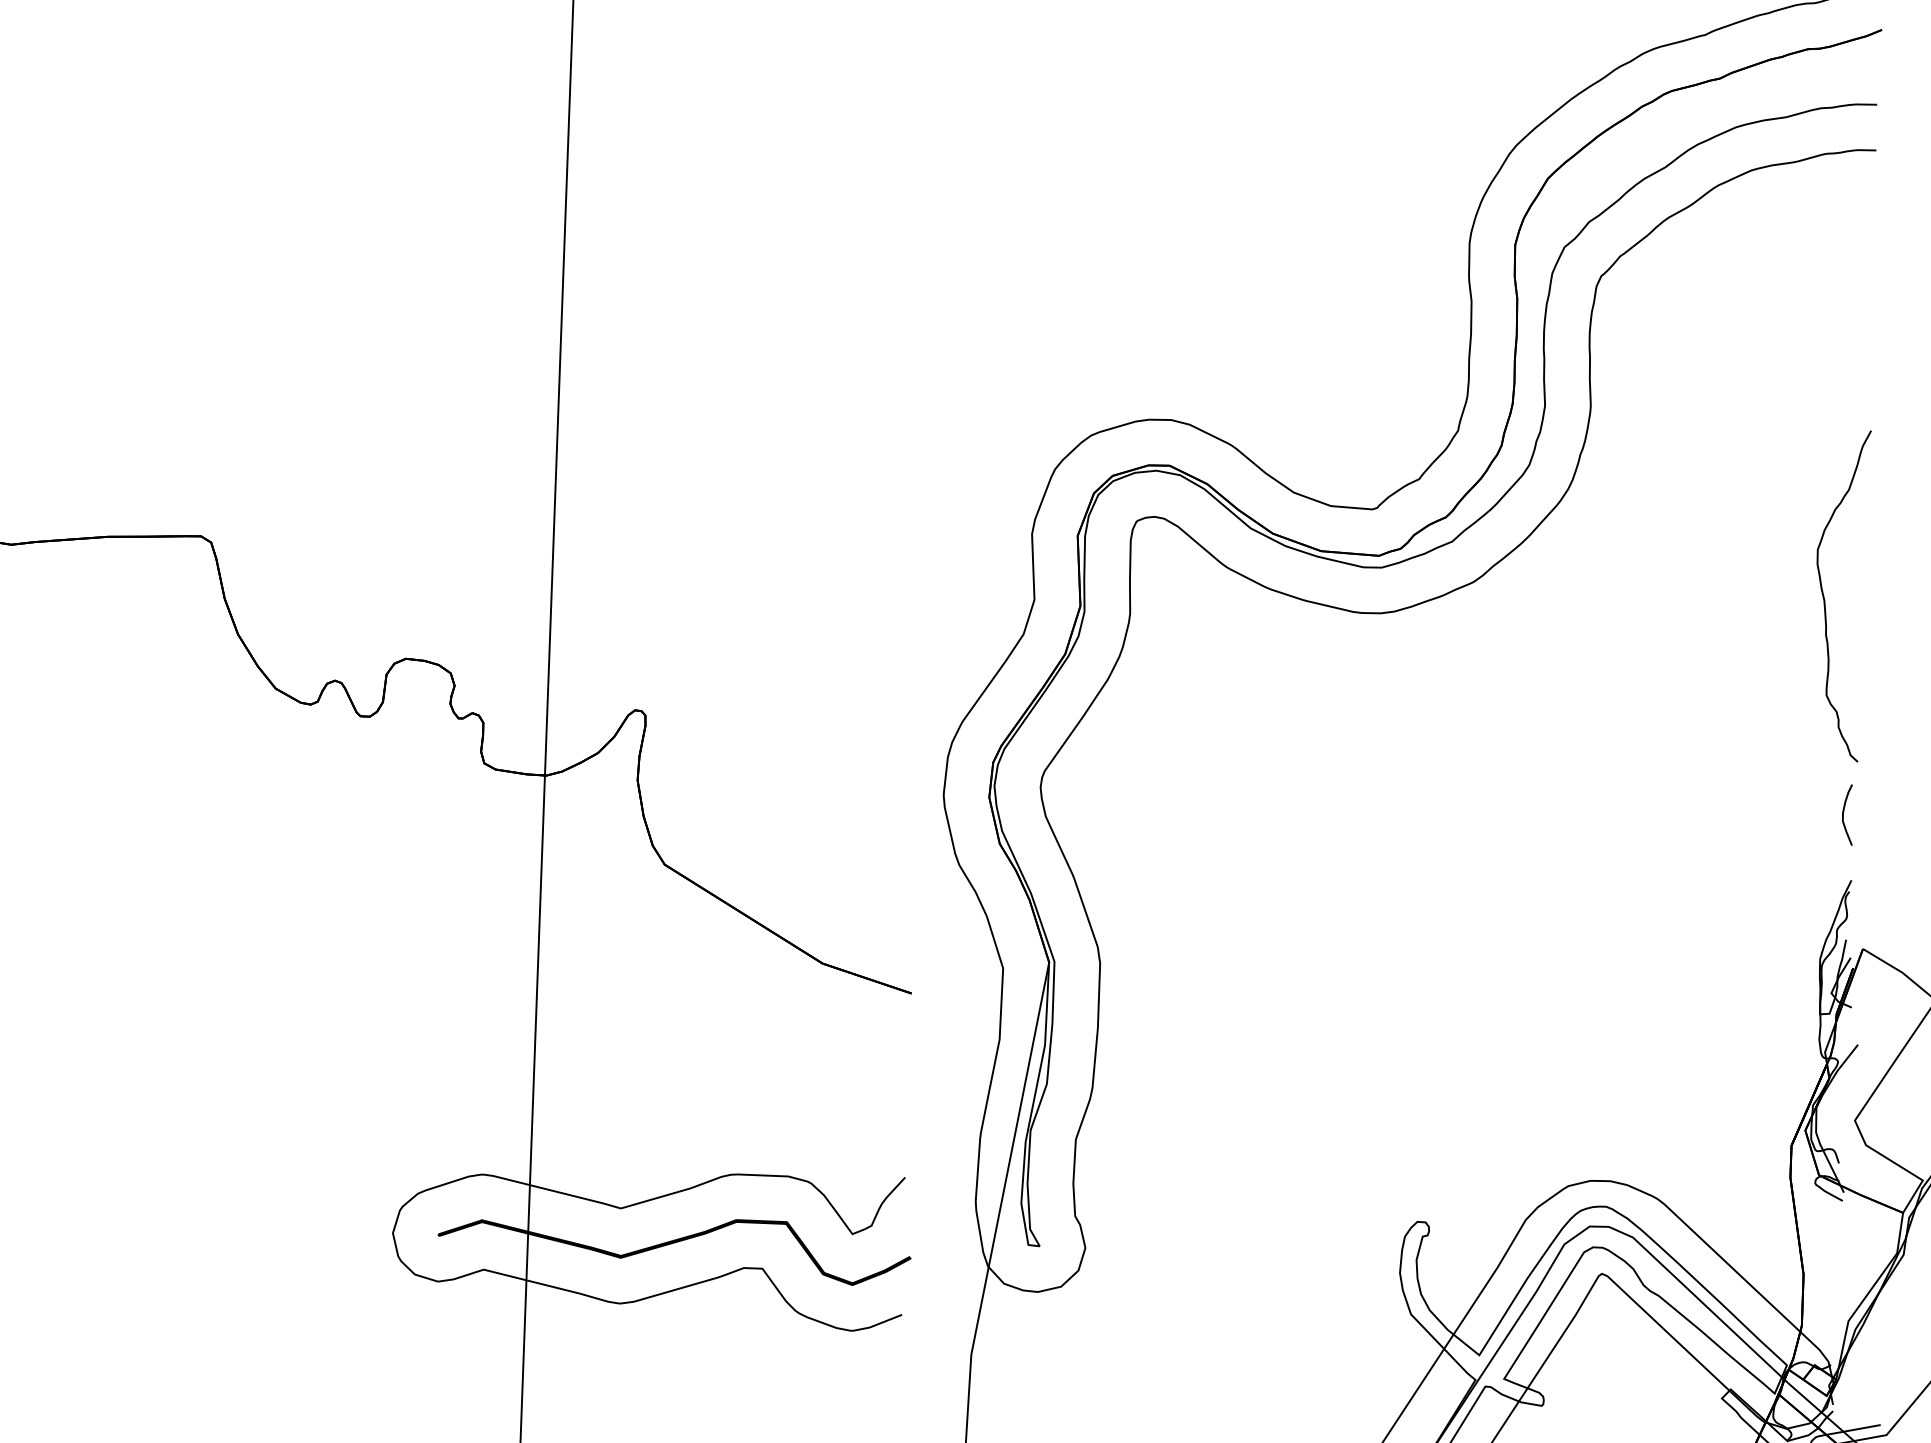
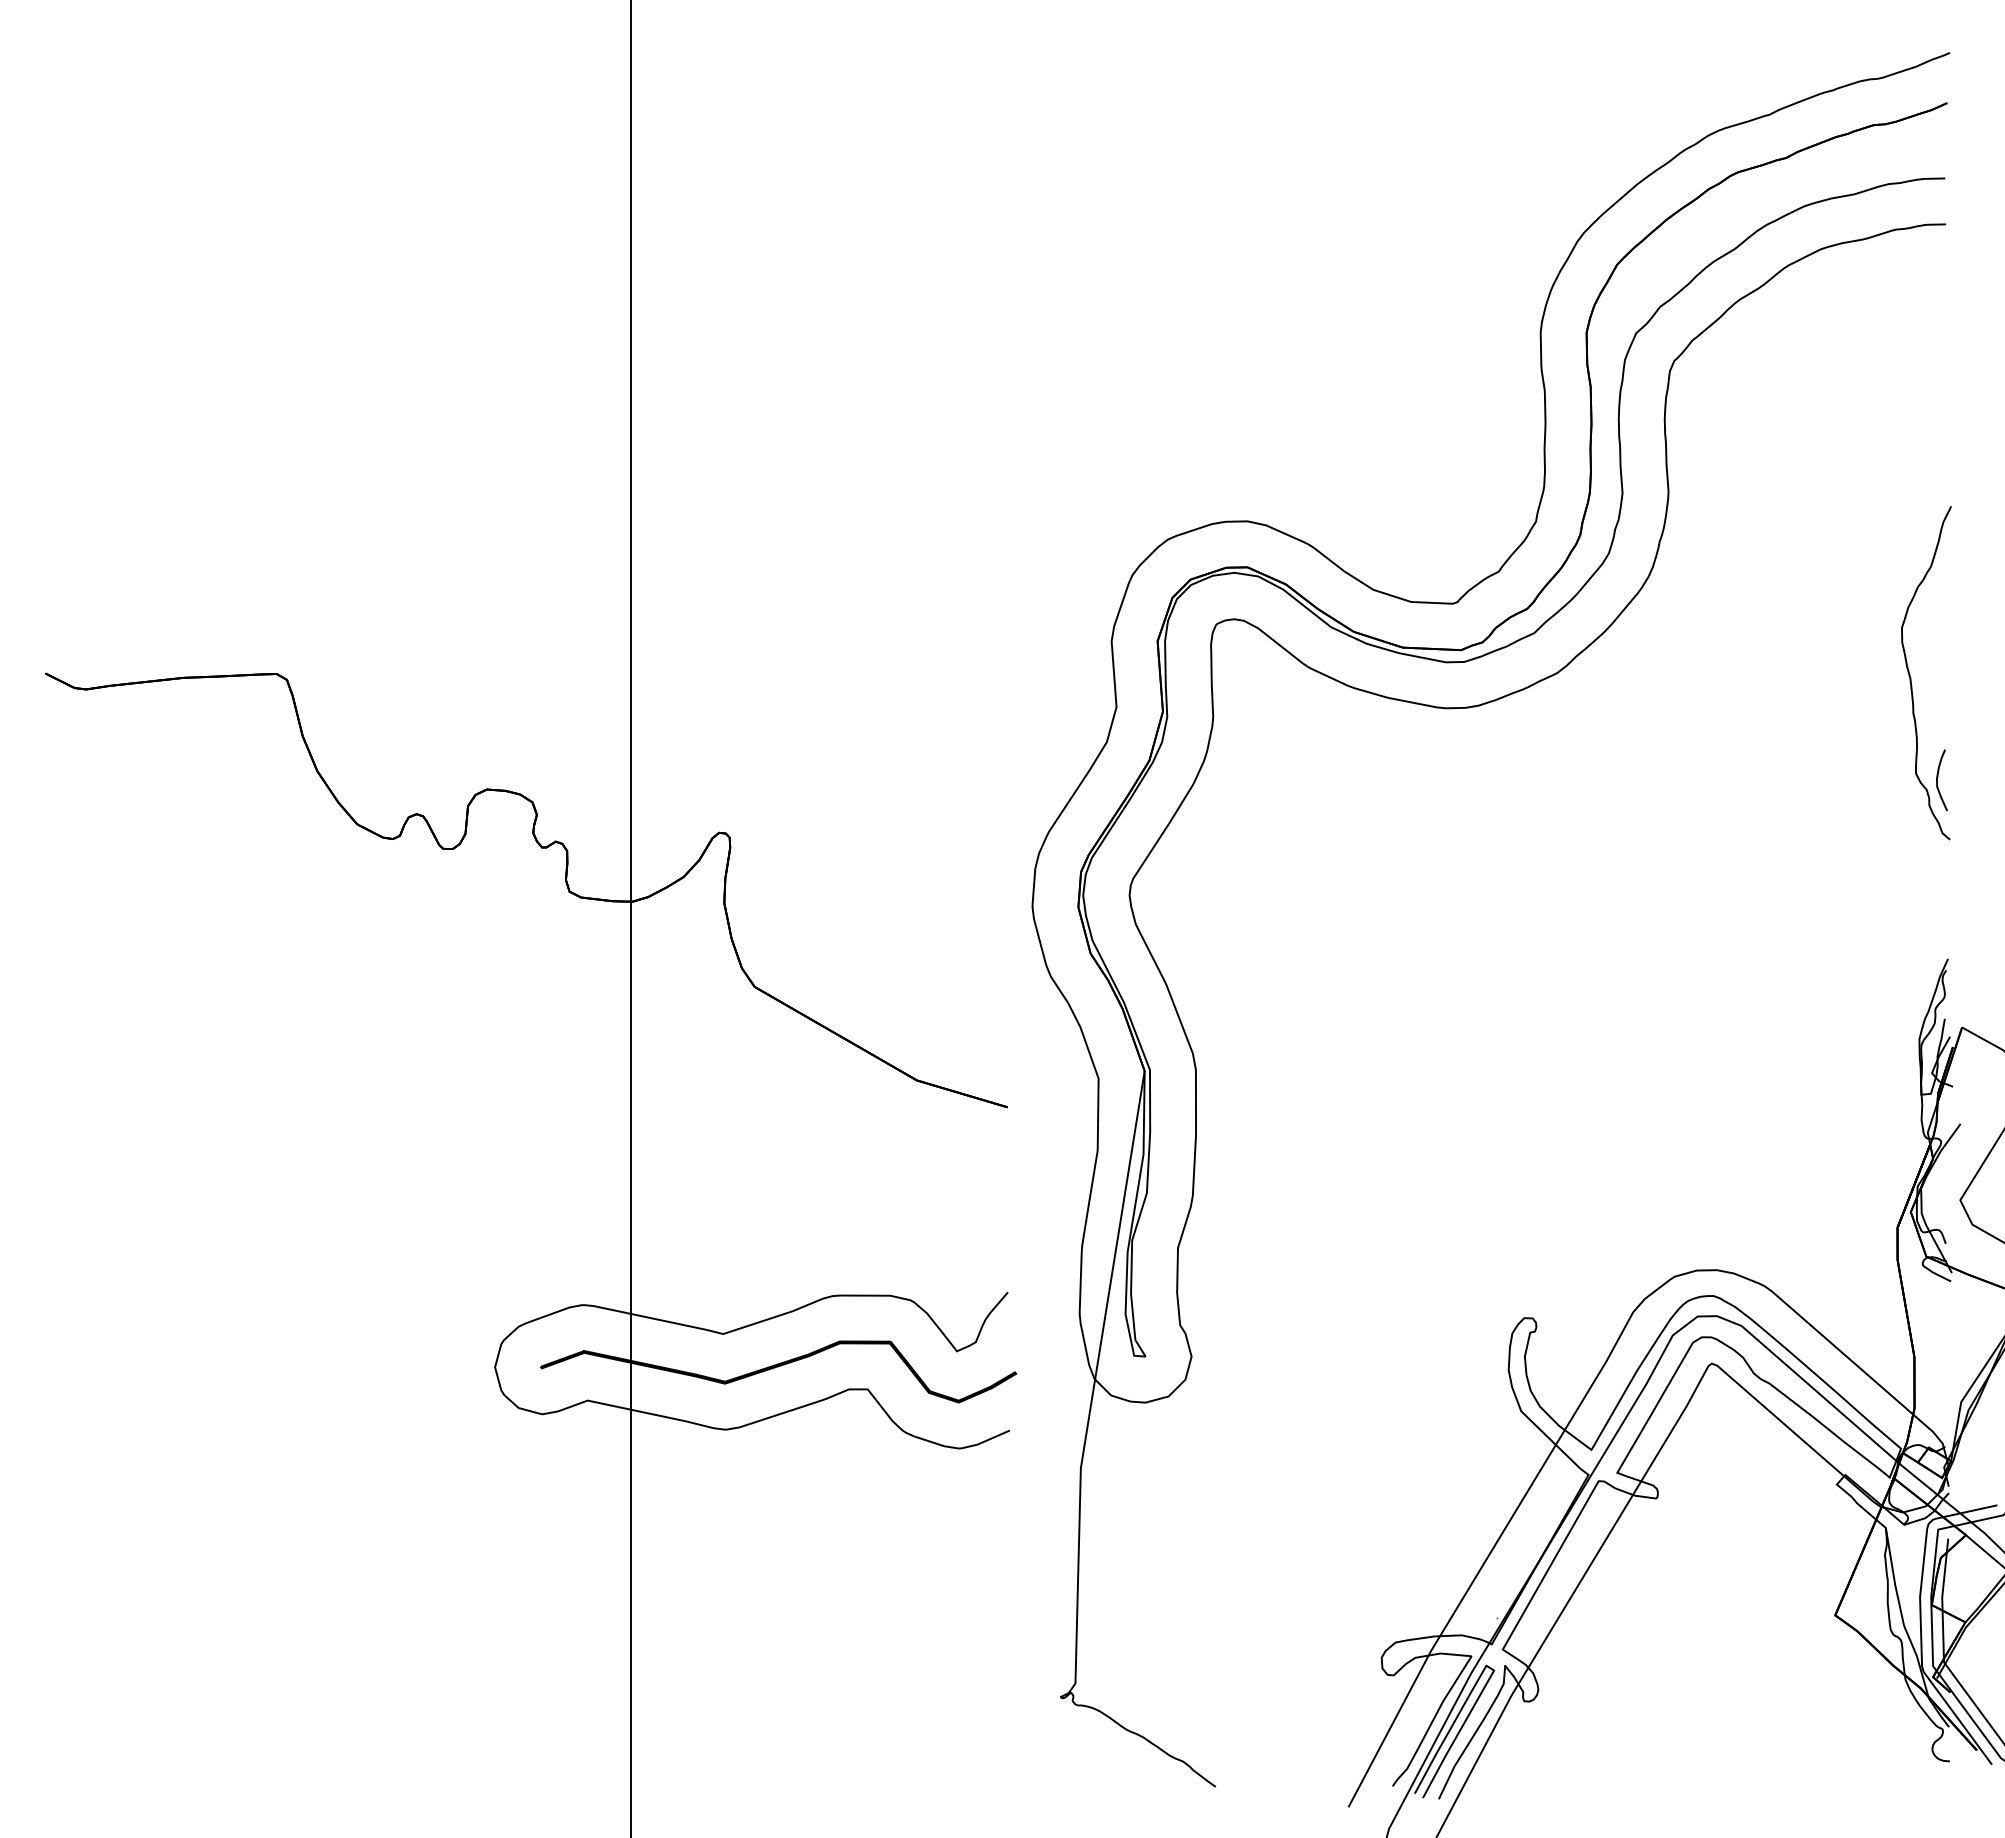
curve: (1843, 814) -> (1937, 780), moved

